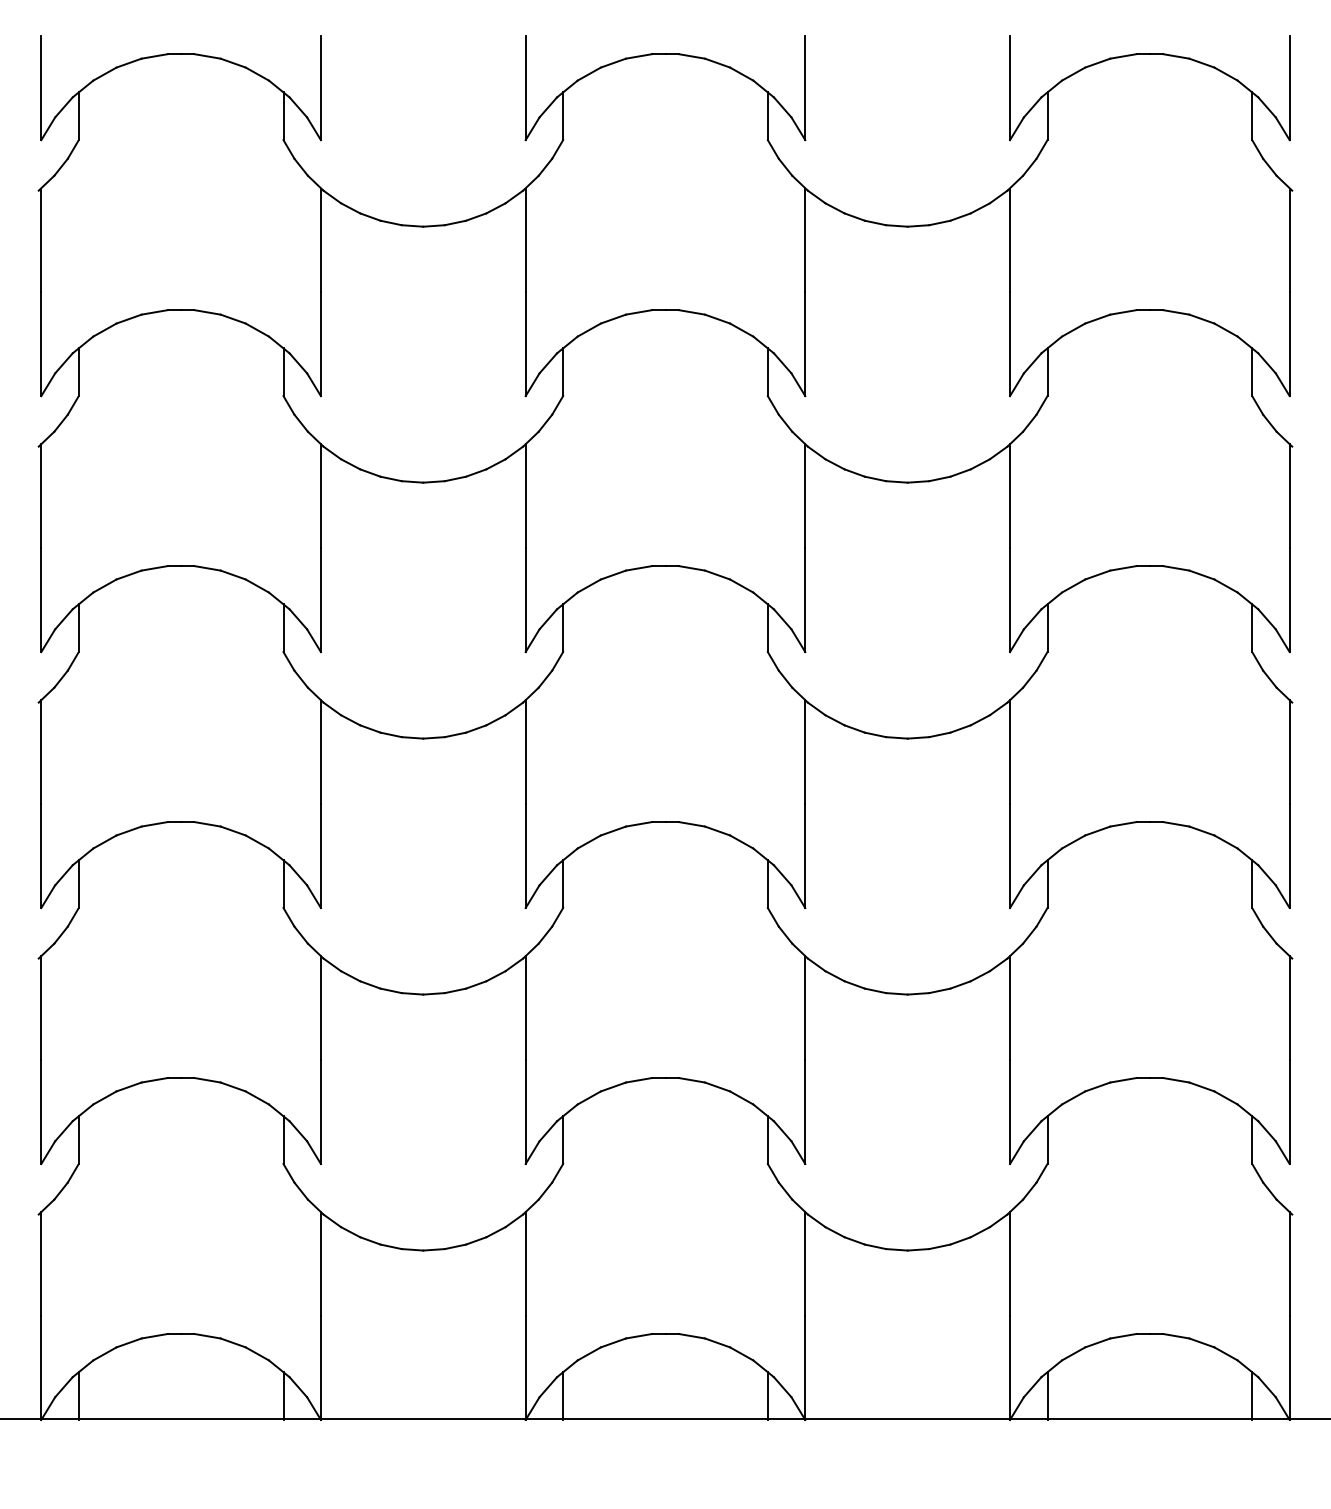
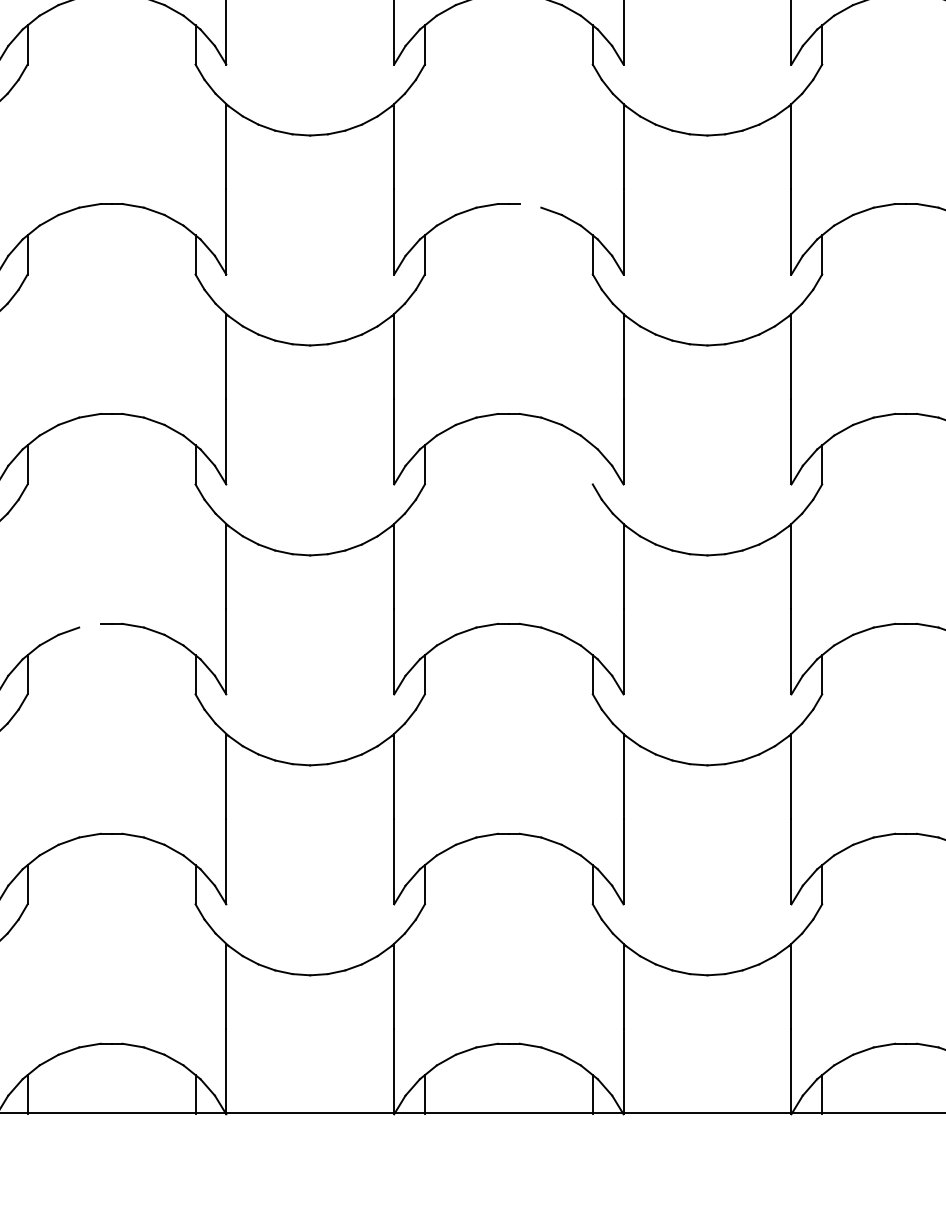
line: (691, 312) -> (530, 205), removed
line: (767, 628) -> (592, 465), removed
line: (154, 824) -> (89, 625), removed

